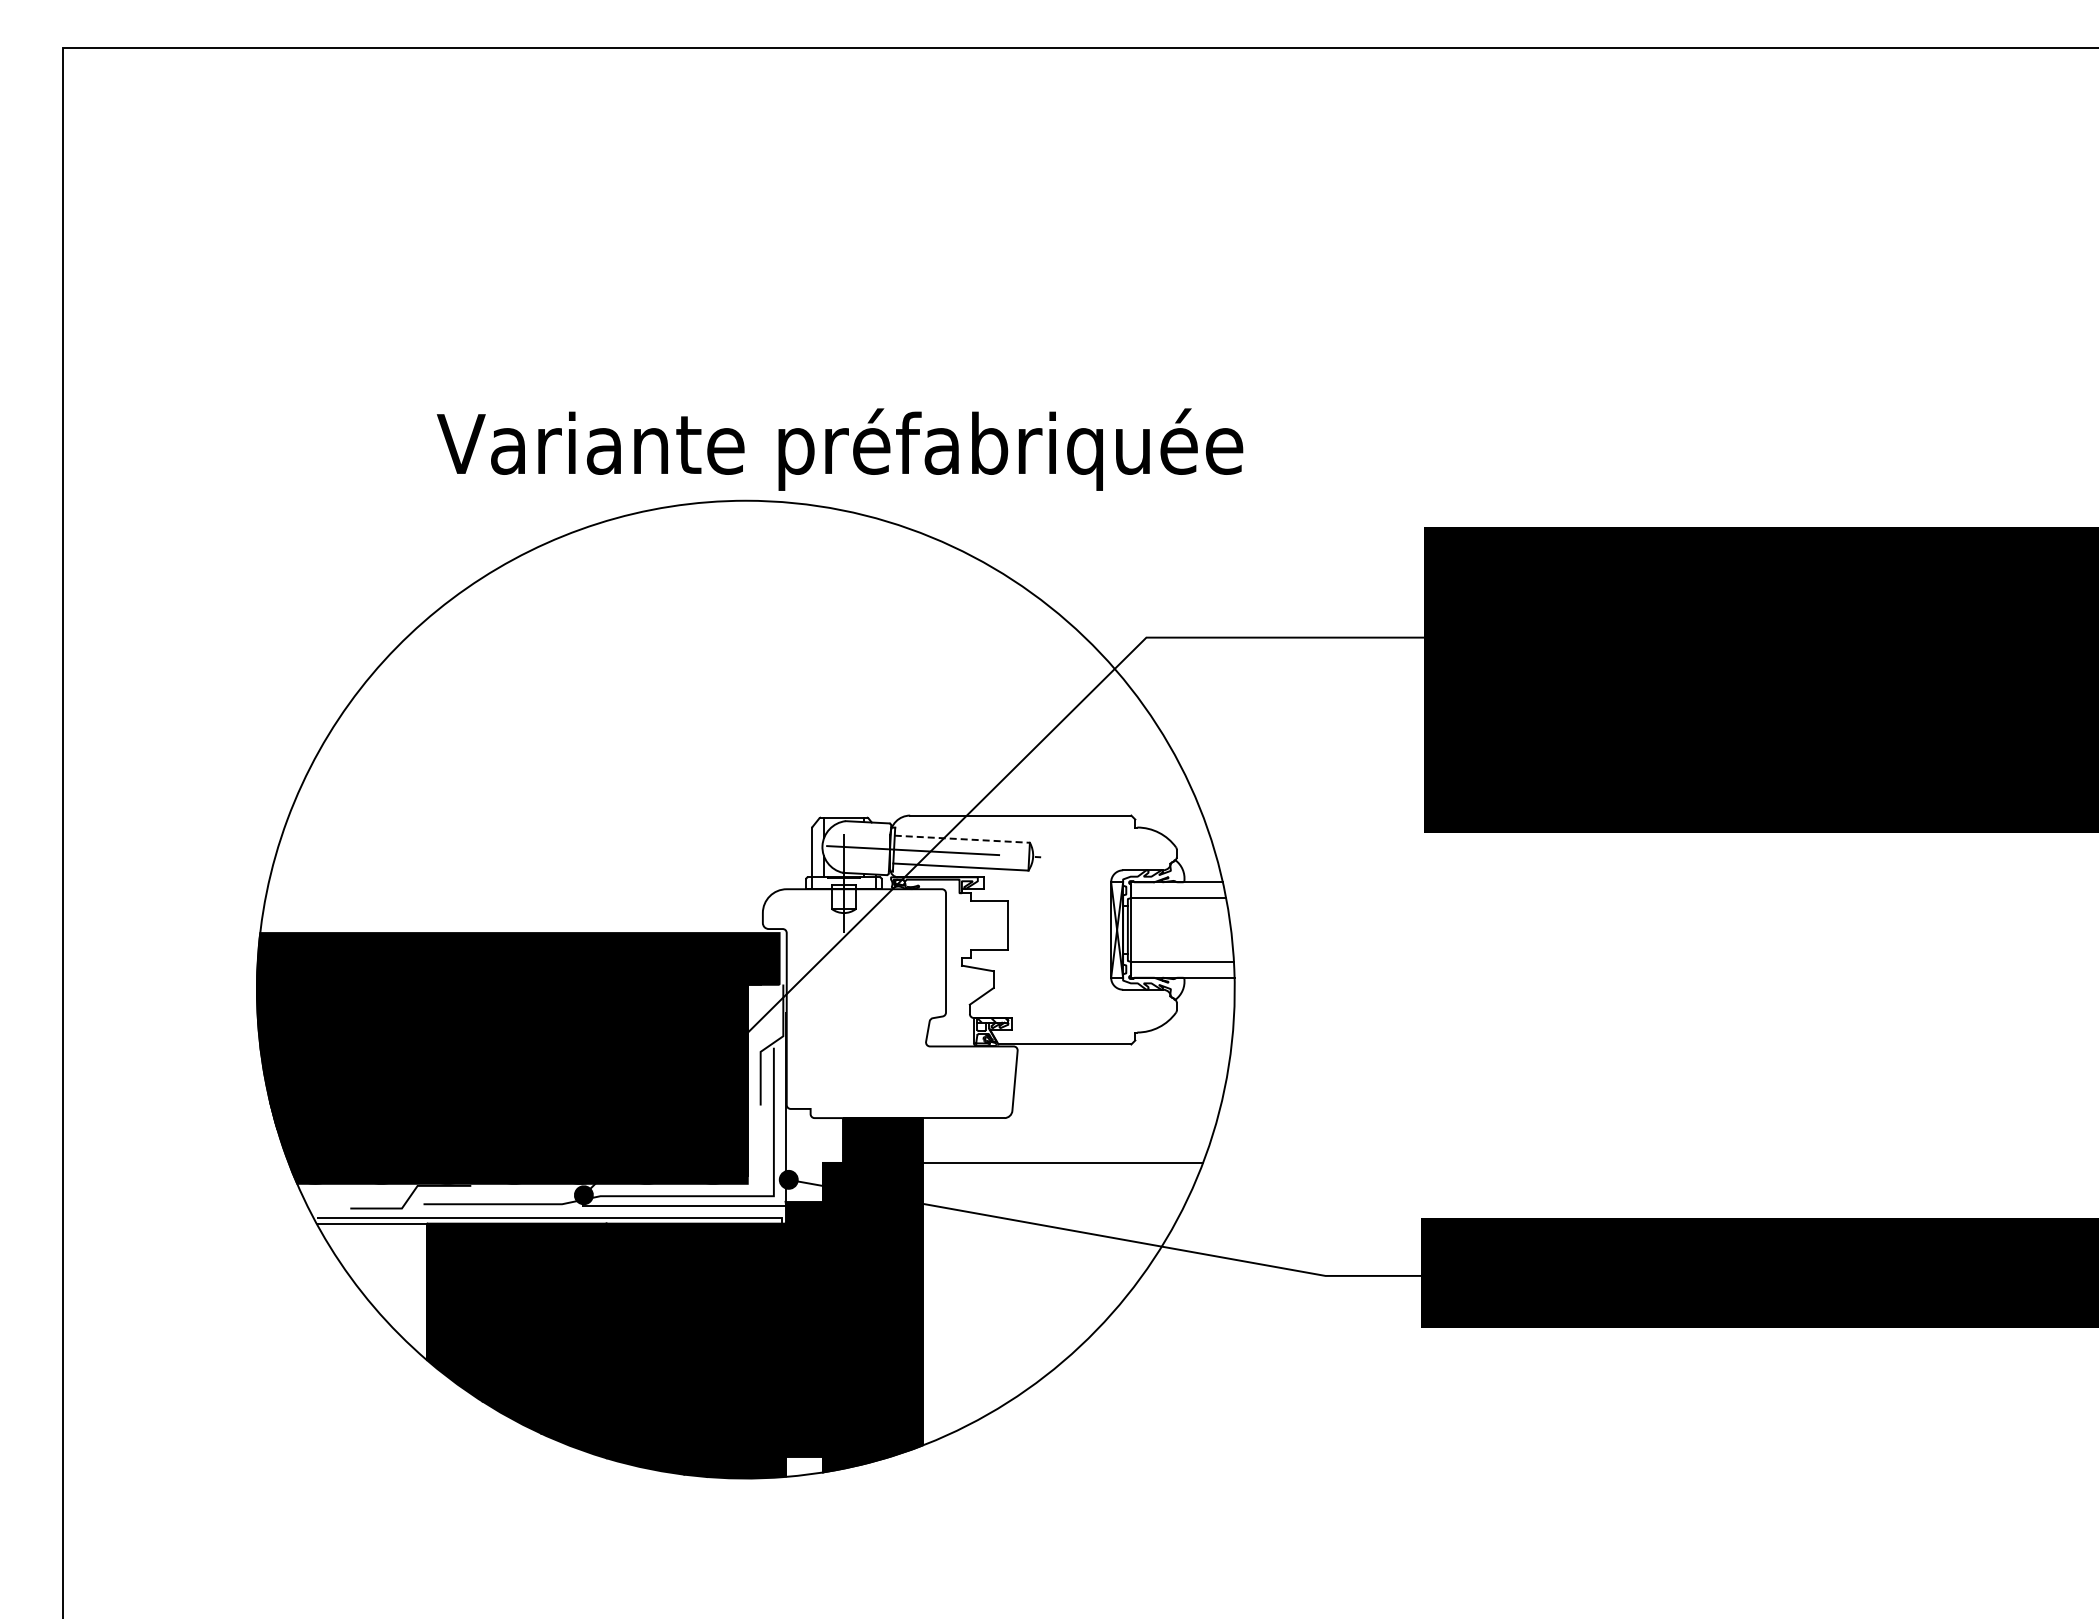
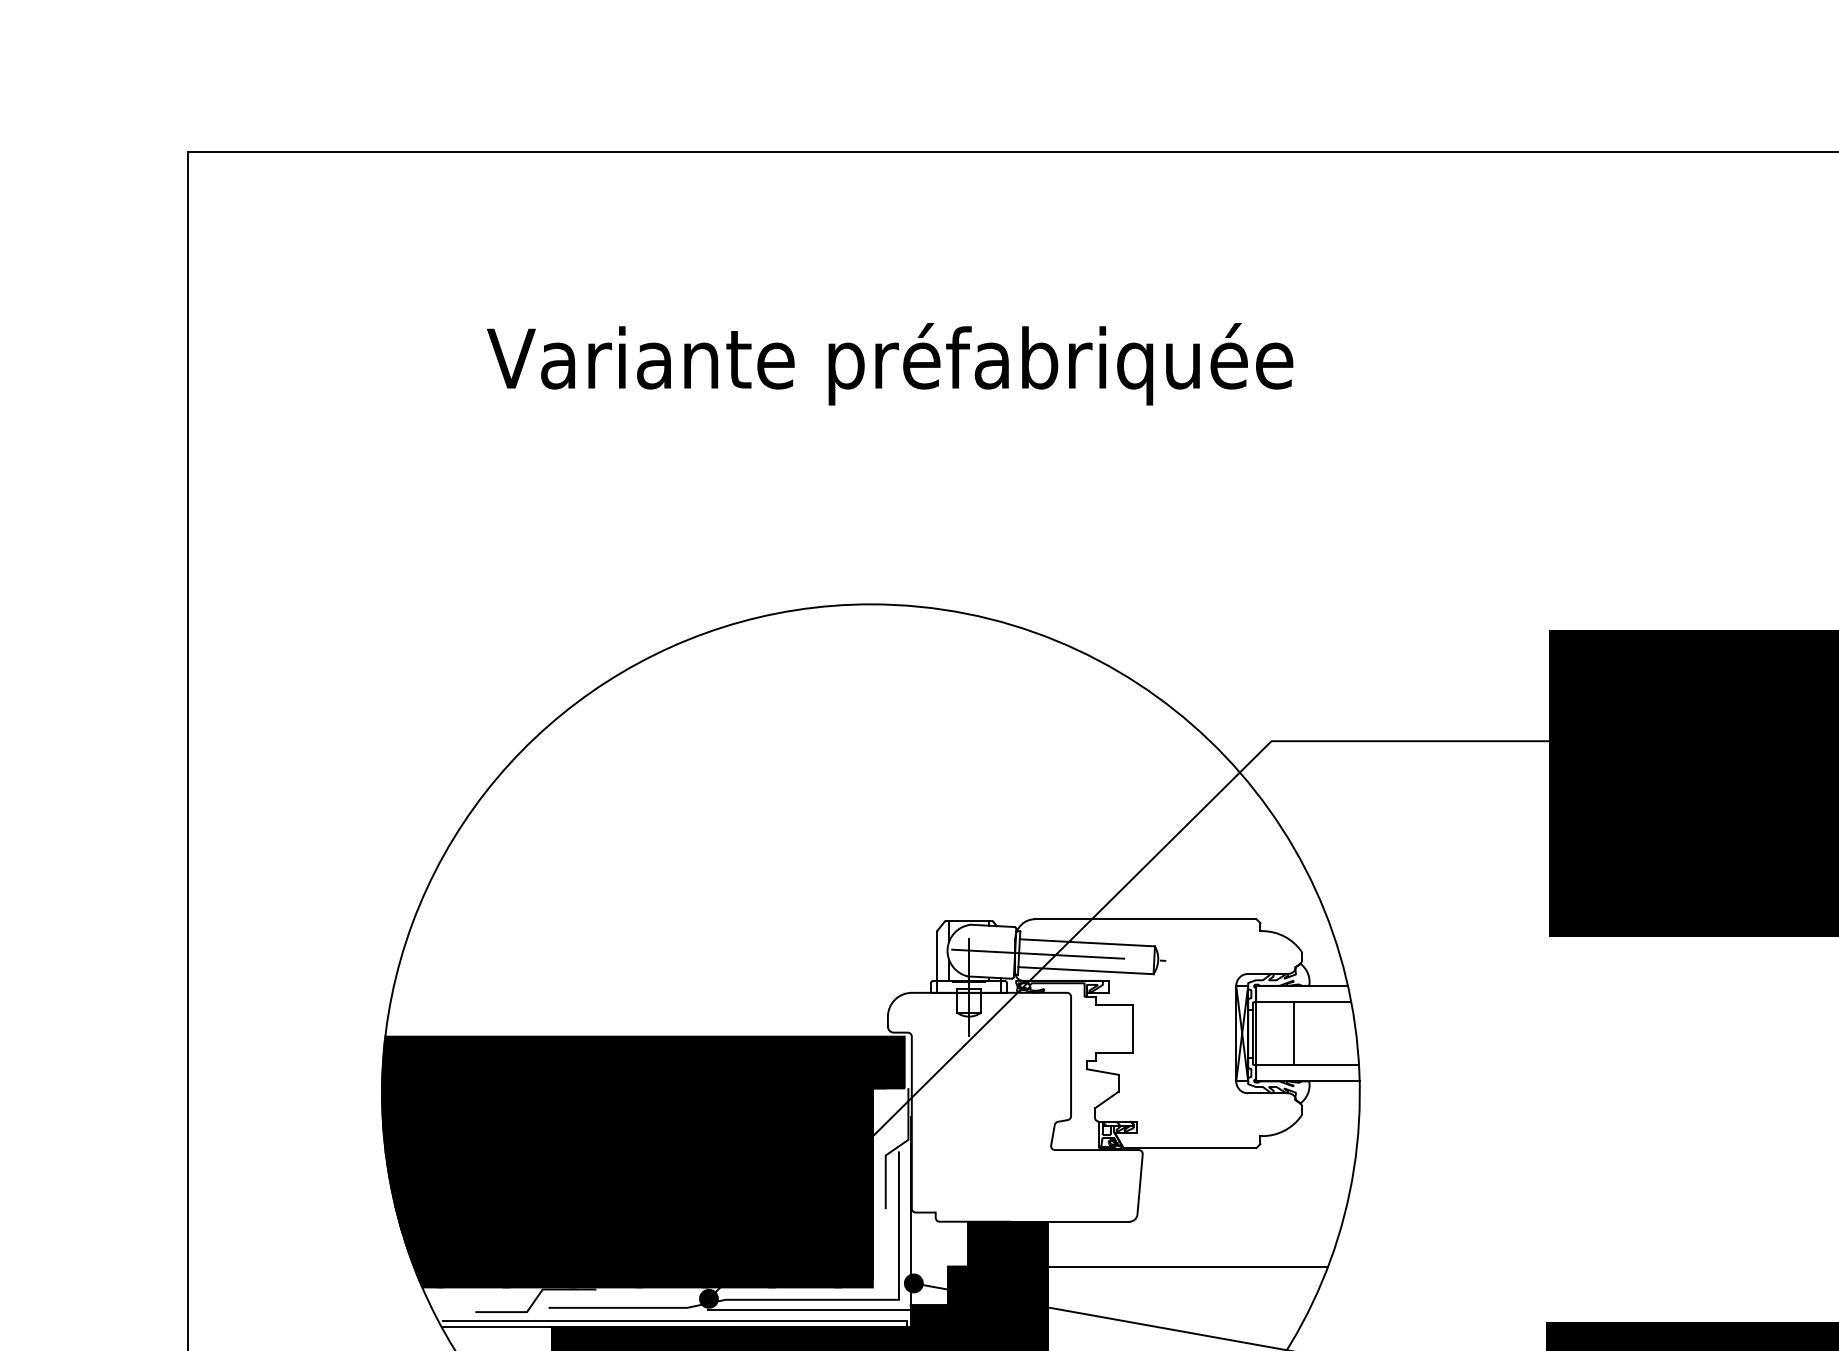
text: (839, 449) -> (889, 364), moved
line: (962, 839) -> (1087, 943), dashed -> solid
line: (1168, 929) -> (1293, 1033), added

